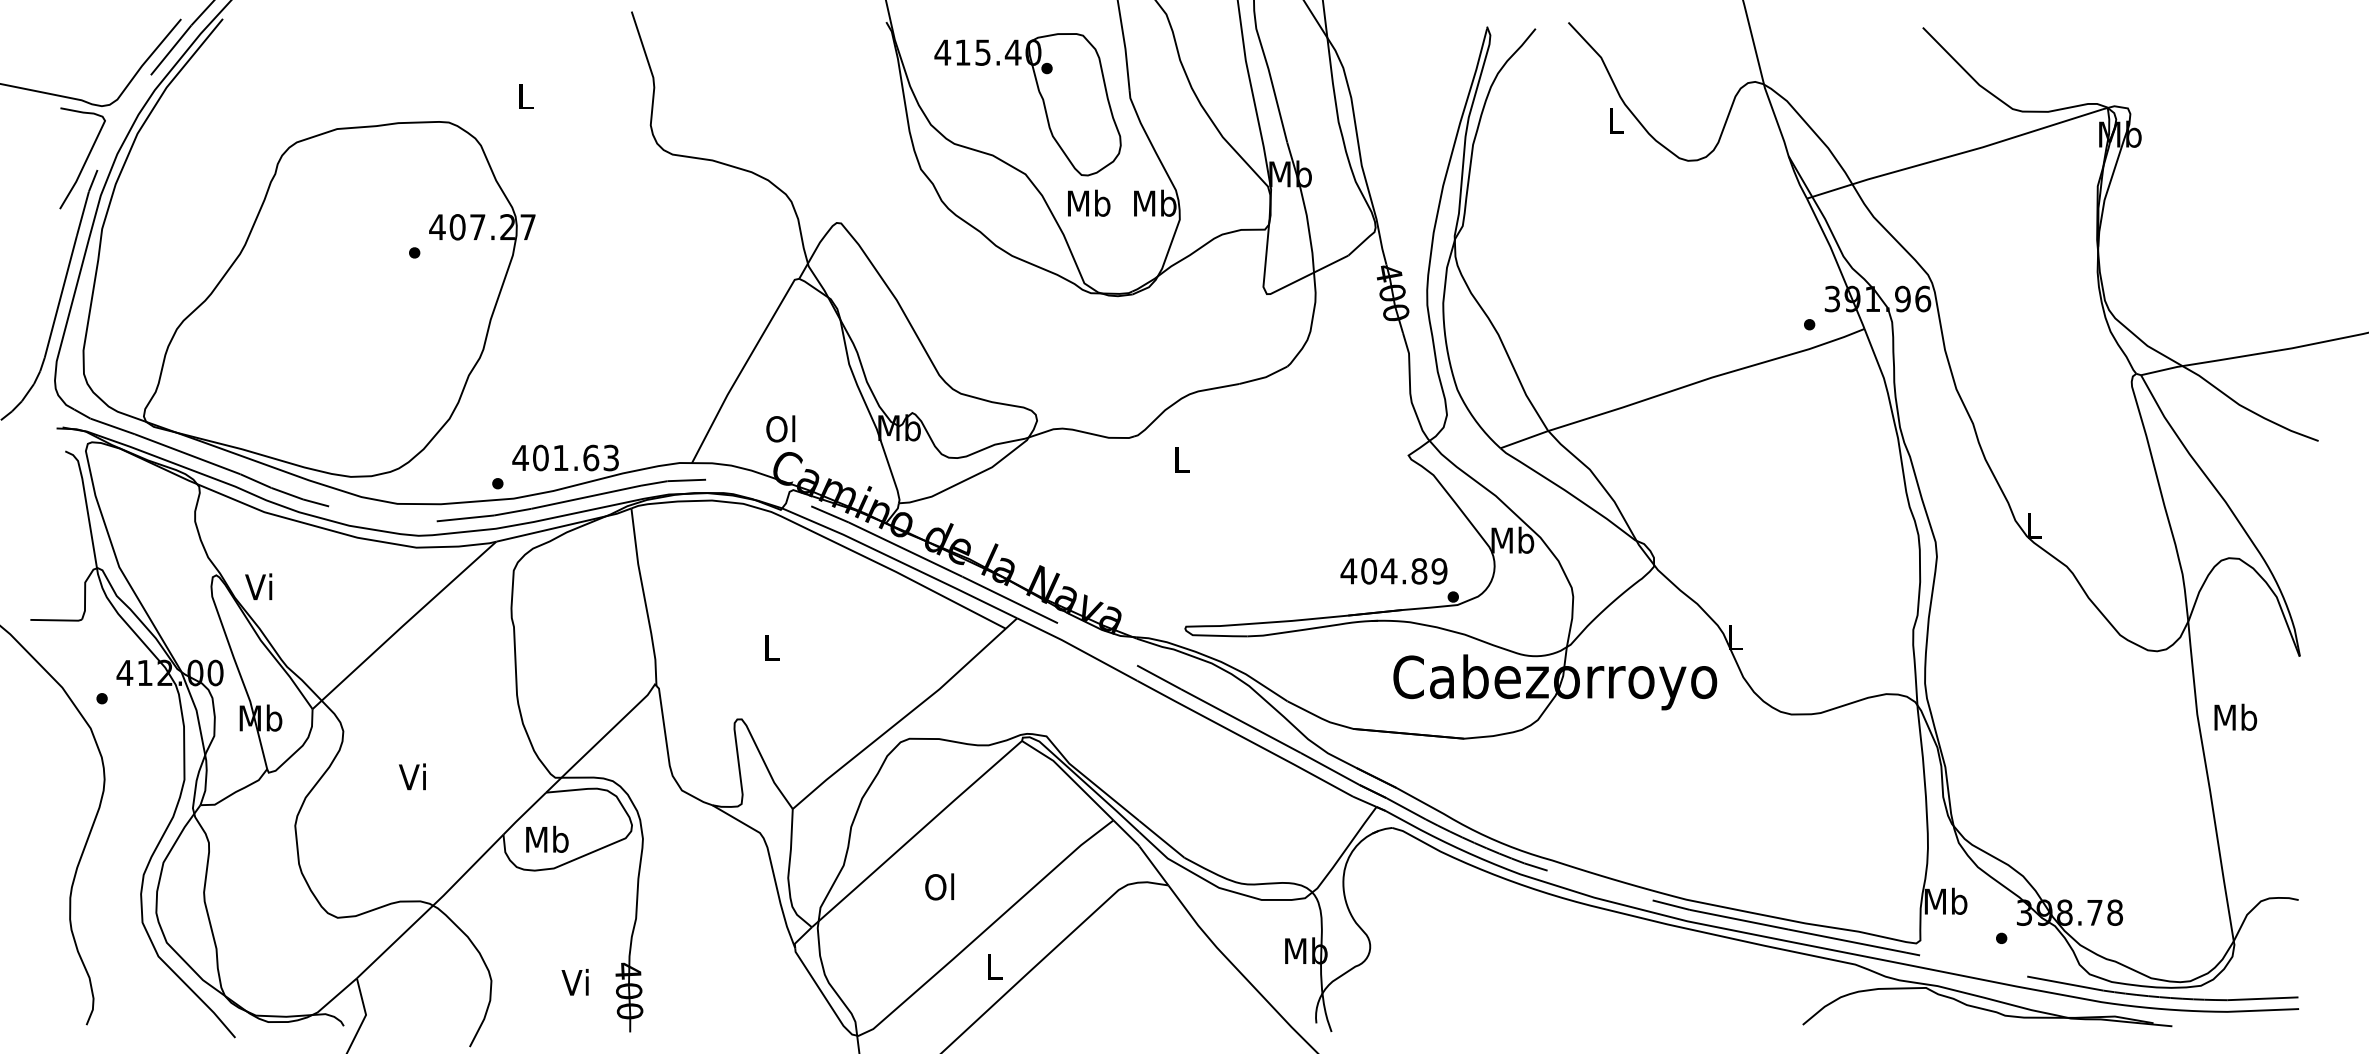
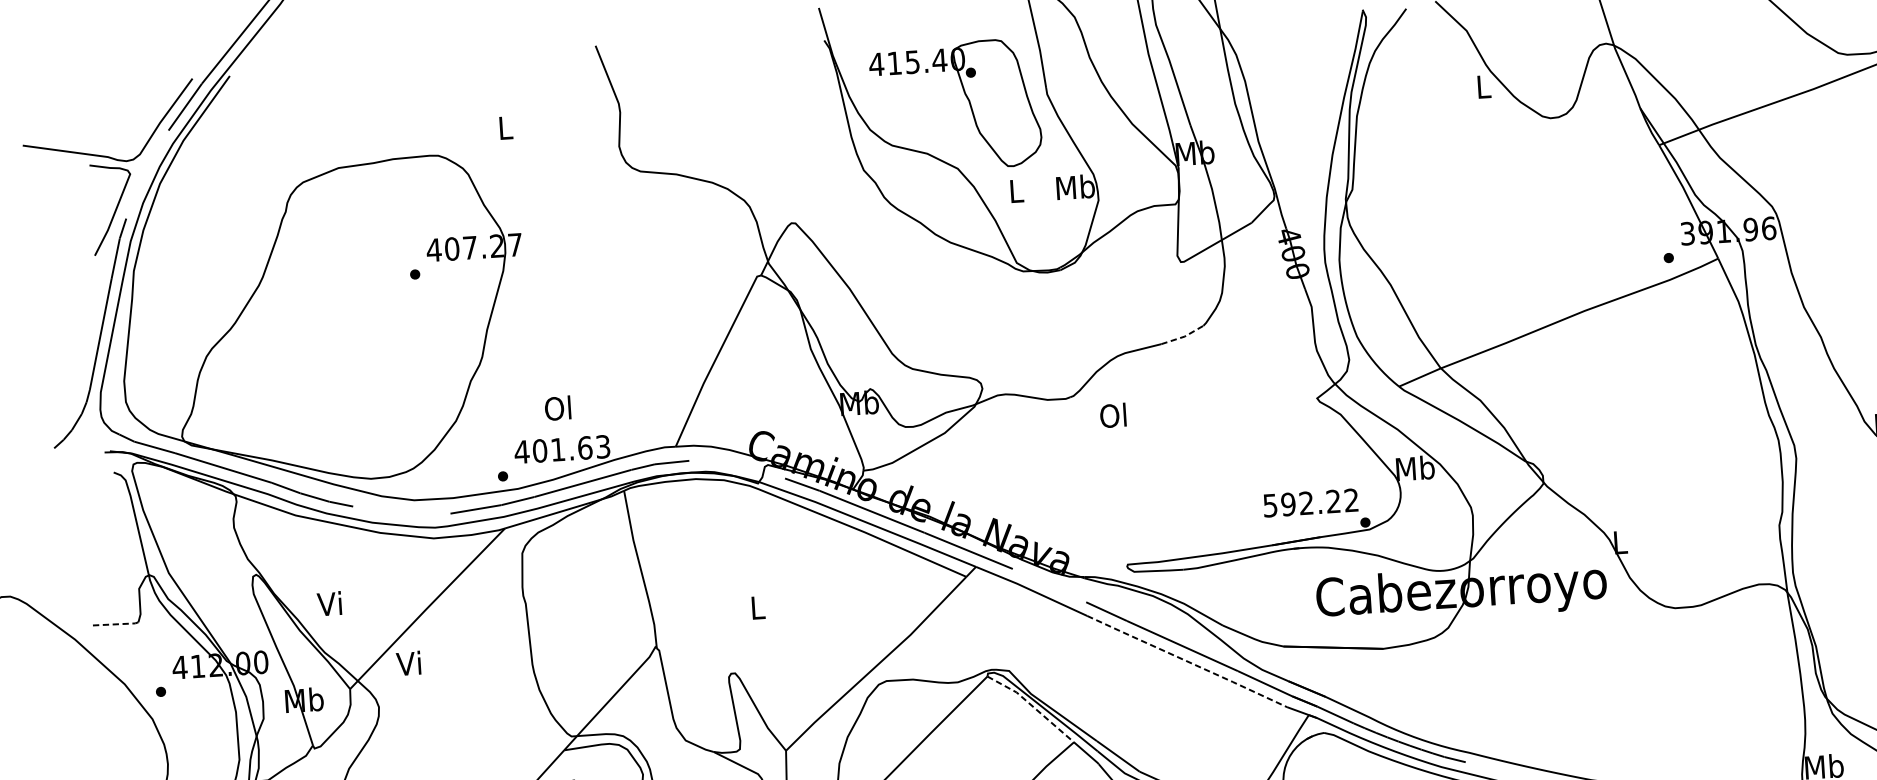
text: (1089, 202) -> (1016, 190), Mb -> L
line: (1265, 377) -> (1184, 336), solid -> dashed
text: (780, 428) -> (557, 407), moved
text: (1180, 459) -> (1113, 415), L -> Ol
text: (1393, 571) -> (1310, 503), 404.89 -> 592.22
text: (258, 586) -> (329, 603), moved
line: (56, 620) -> (115, 624), solid -> dashed
line: (1245, 738) -> (1187, 661), solid -> dashed
text: (412, 776) -> (408, 663), moved
line: (1069, 776) -> (1032, 705), solid -> dashed

